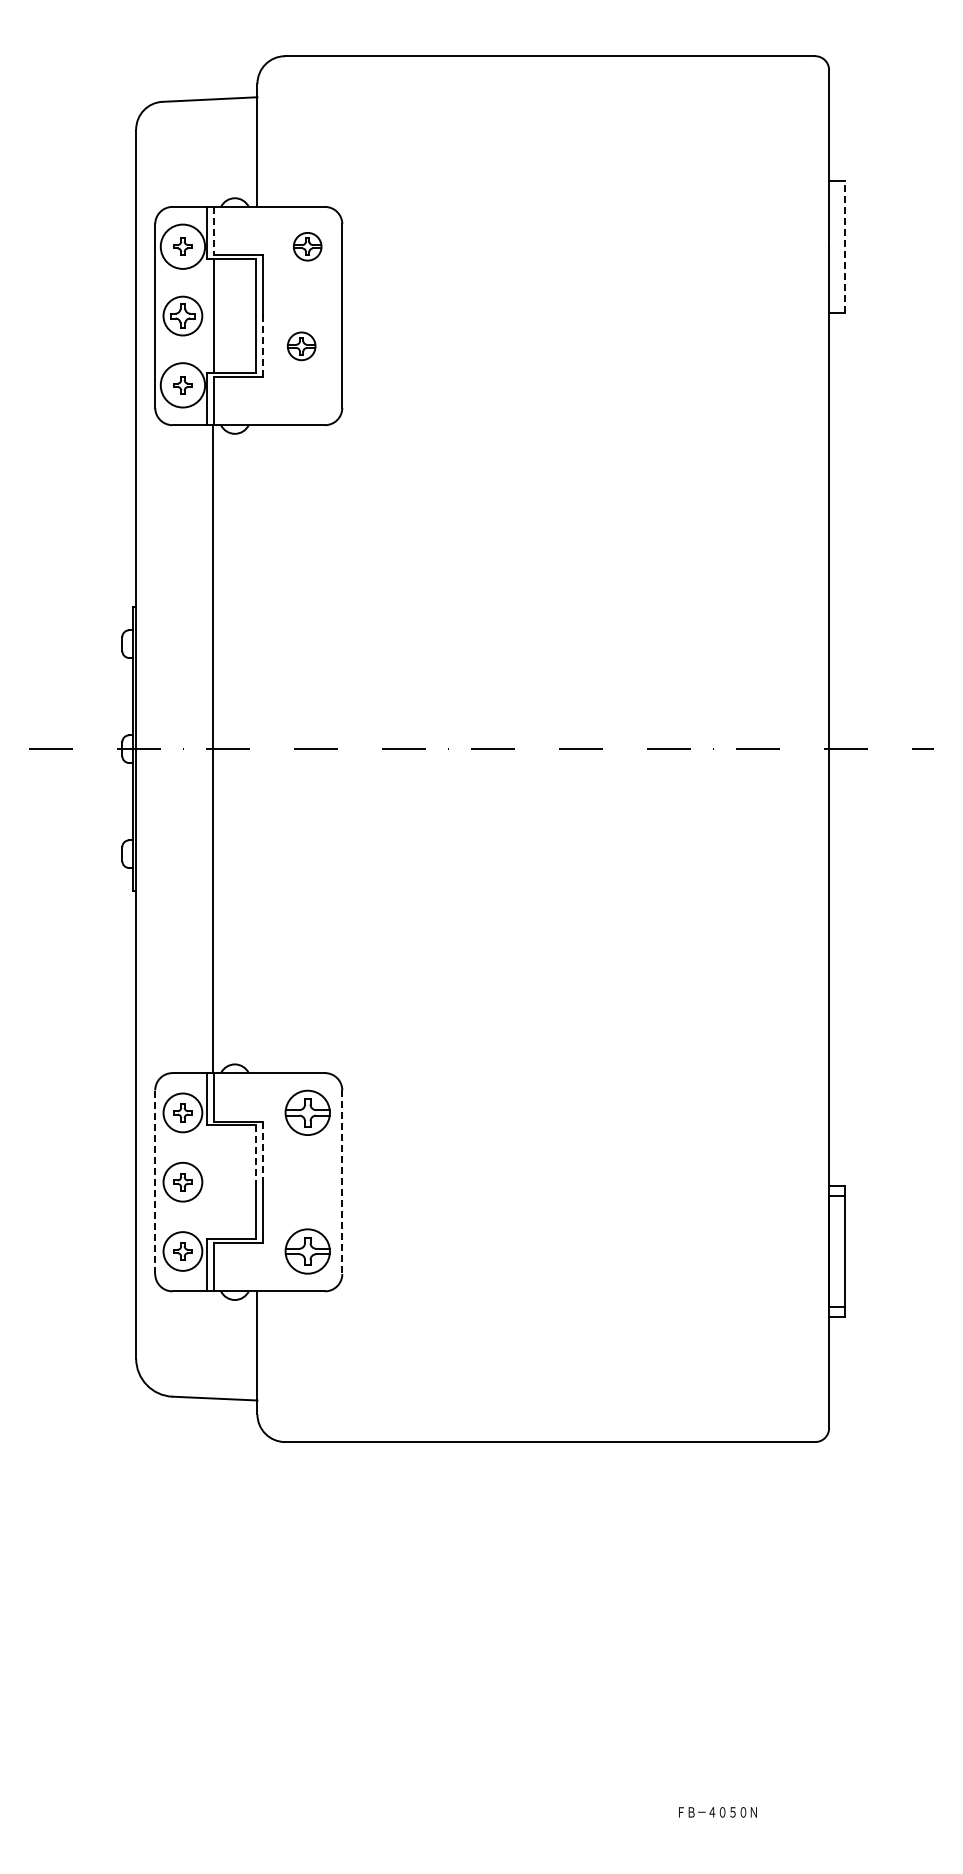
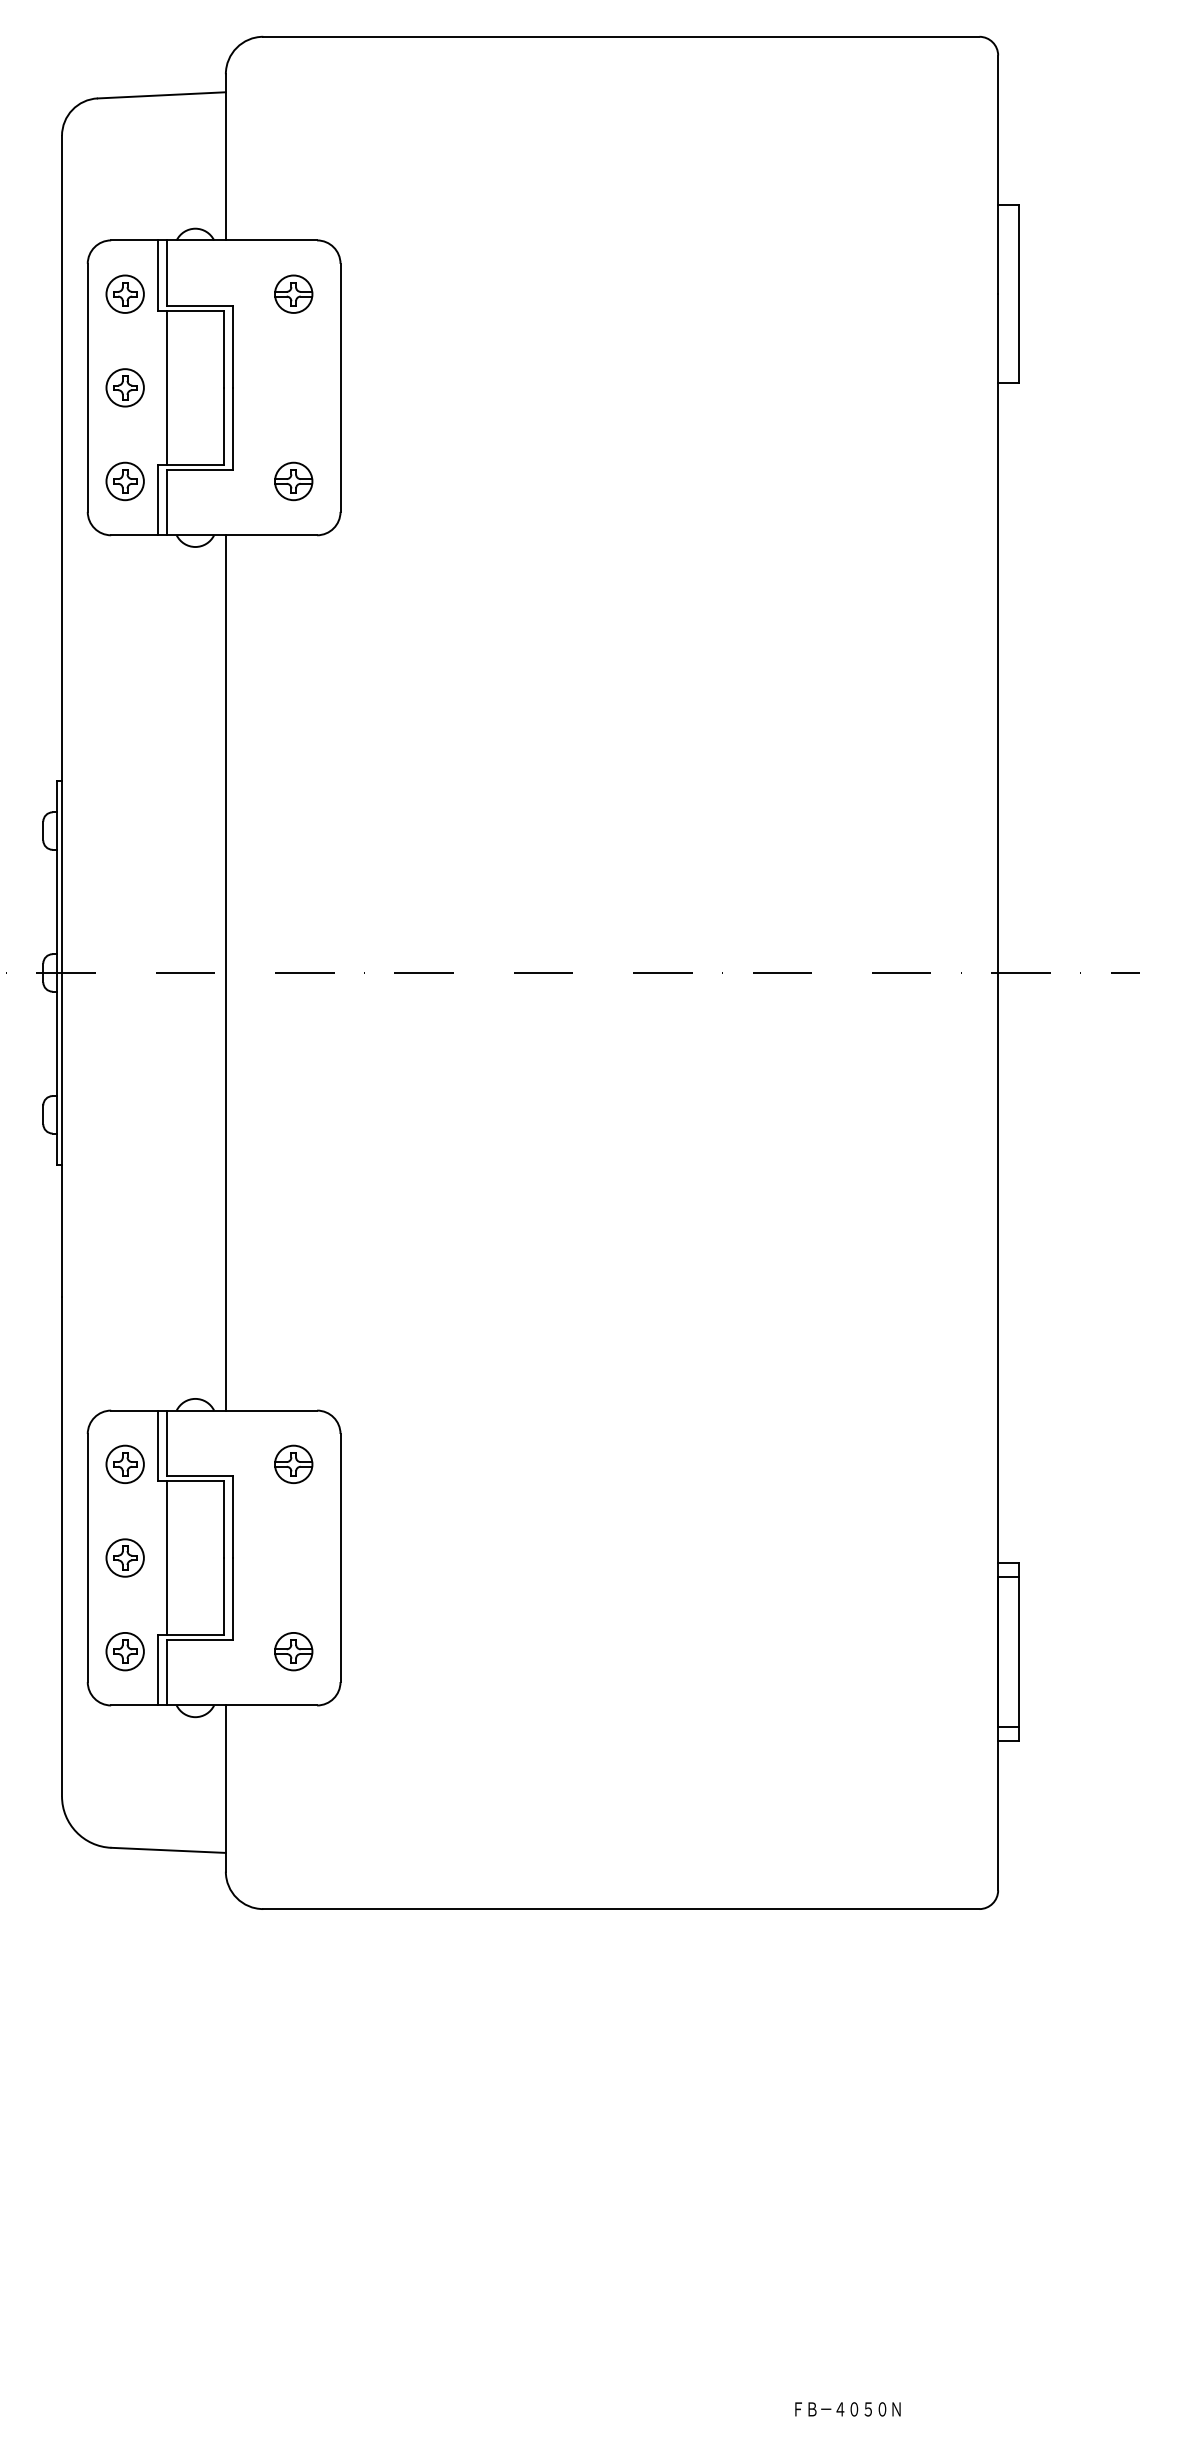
line: (214, 231) -> (167, 273), dashed -> solid
circle: (182, 246) -> (124, 293), size x0.62
line: (844, 246) -> (1018, 293), dashed -> solid
part: (182, 315) -> (124, 387), size x0.71
line: (262, 345) -> (232, 427), dashed -> solid
part: (301, 346) -> (293, 481), moved
circle: (182, 385) -> (124, 481), size x0.62
line: (213, 749) -> (225, 973), moved
circle: (182, 1112) -> (124, 1463), size x0.71
part: (307, 1112) -> (293, 1463), size x0.62
line: (262, 1152) -> (232, 1517), dashed -> solid
line: (255, 1153) -> (223, 1519), dashed -> solid
line: (155, 1182) -> (88, 1558), dashed -> solid
circle: (182, 1182) -> (124, 1558), size x0.71
line: (214, 1182) -> (167, 1558), added
line: (342, 1182) -> (340, 1558), dashed -> solid
circle: (182, 1251) -> (124, 1651), size x0.71
part: (307, 1251) -> (293, 1651), size x0.62

